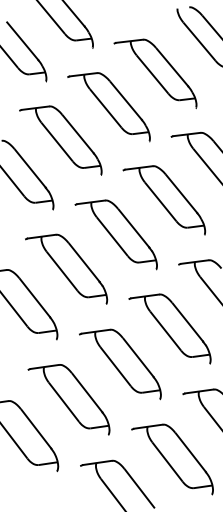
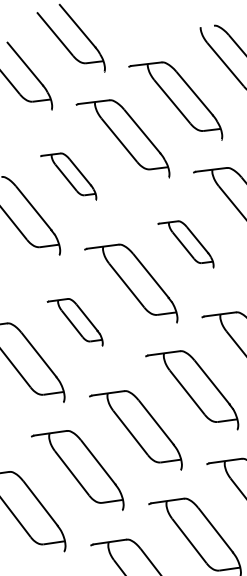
part: (60, 140) -> (68, 176), size x0.6
part: (164, 200) -> (185, 244), size x0.6
part: (66, 268) -> (74, 321), size x0.6

